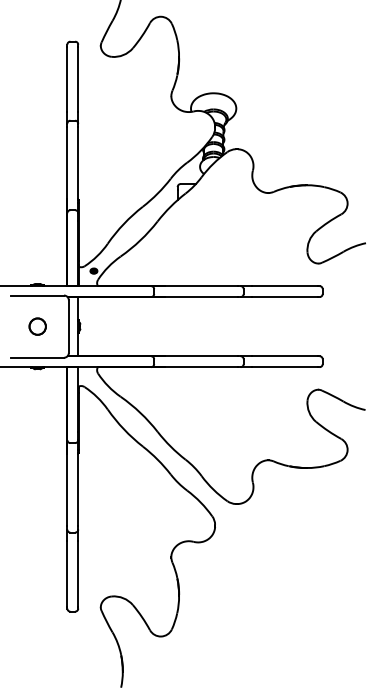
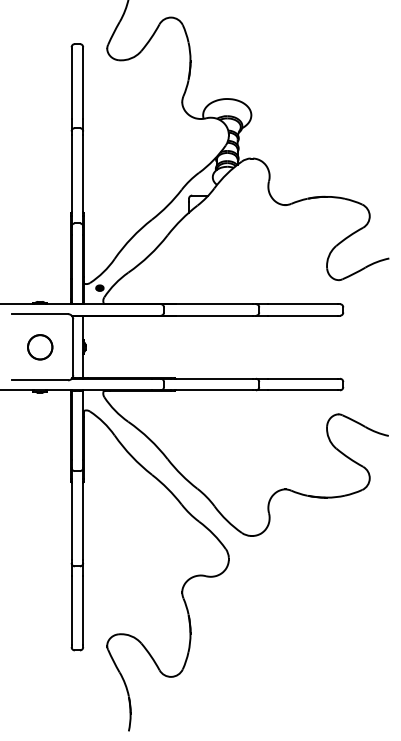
circle: (37, 326) -> (39, 347), size x1.4

